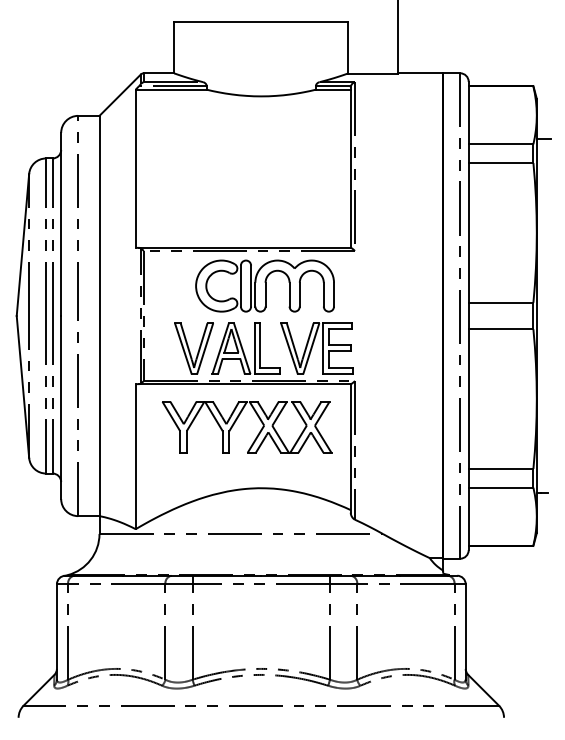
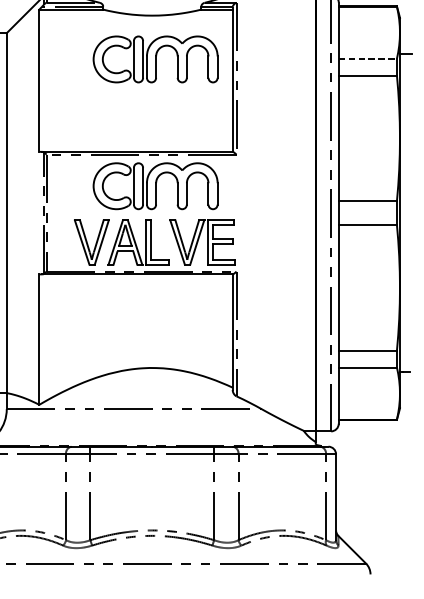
part: (264, 144) -> (155, 58), added
line: (501, 144) -> (368, 58), solid -> dashed
part: (257, 434) -> (148, 319), removed

